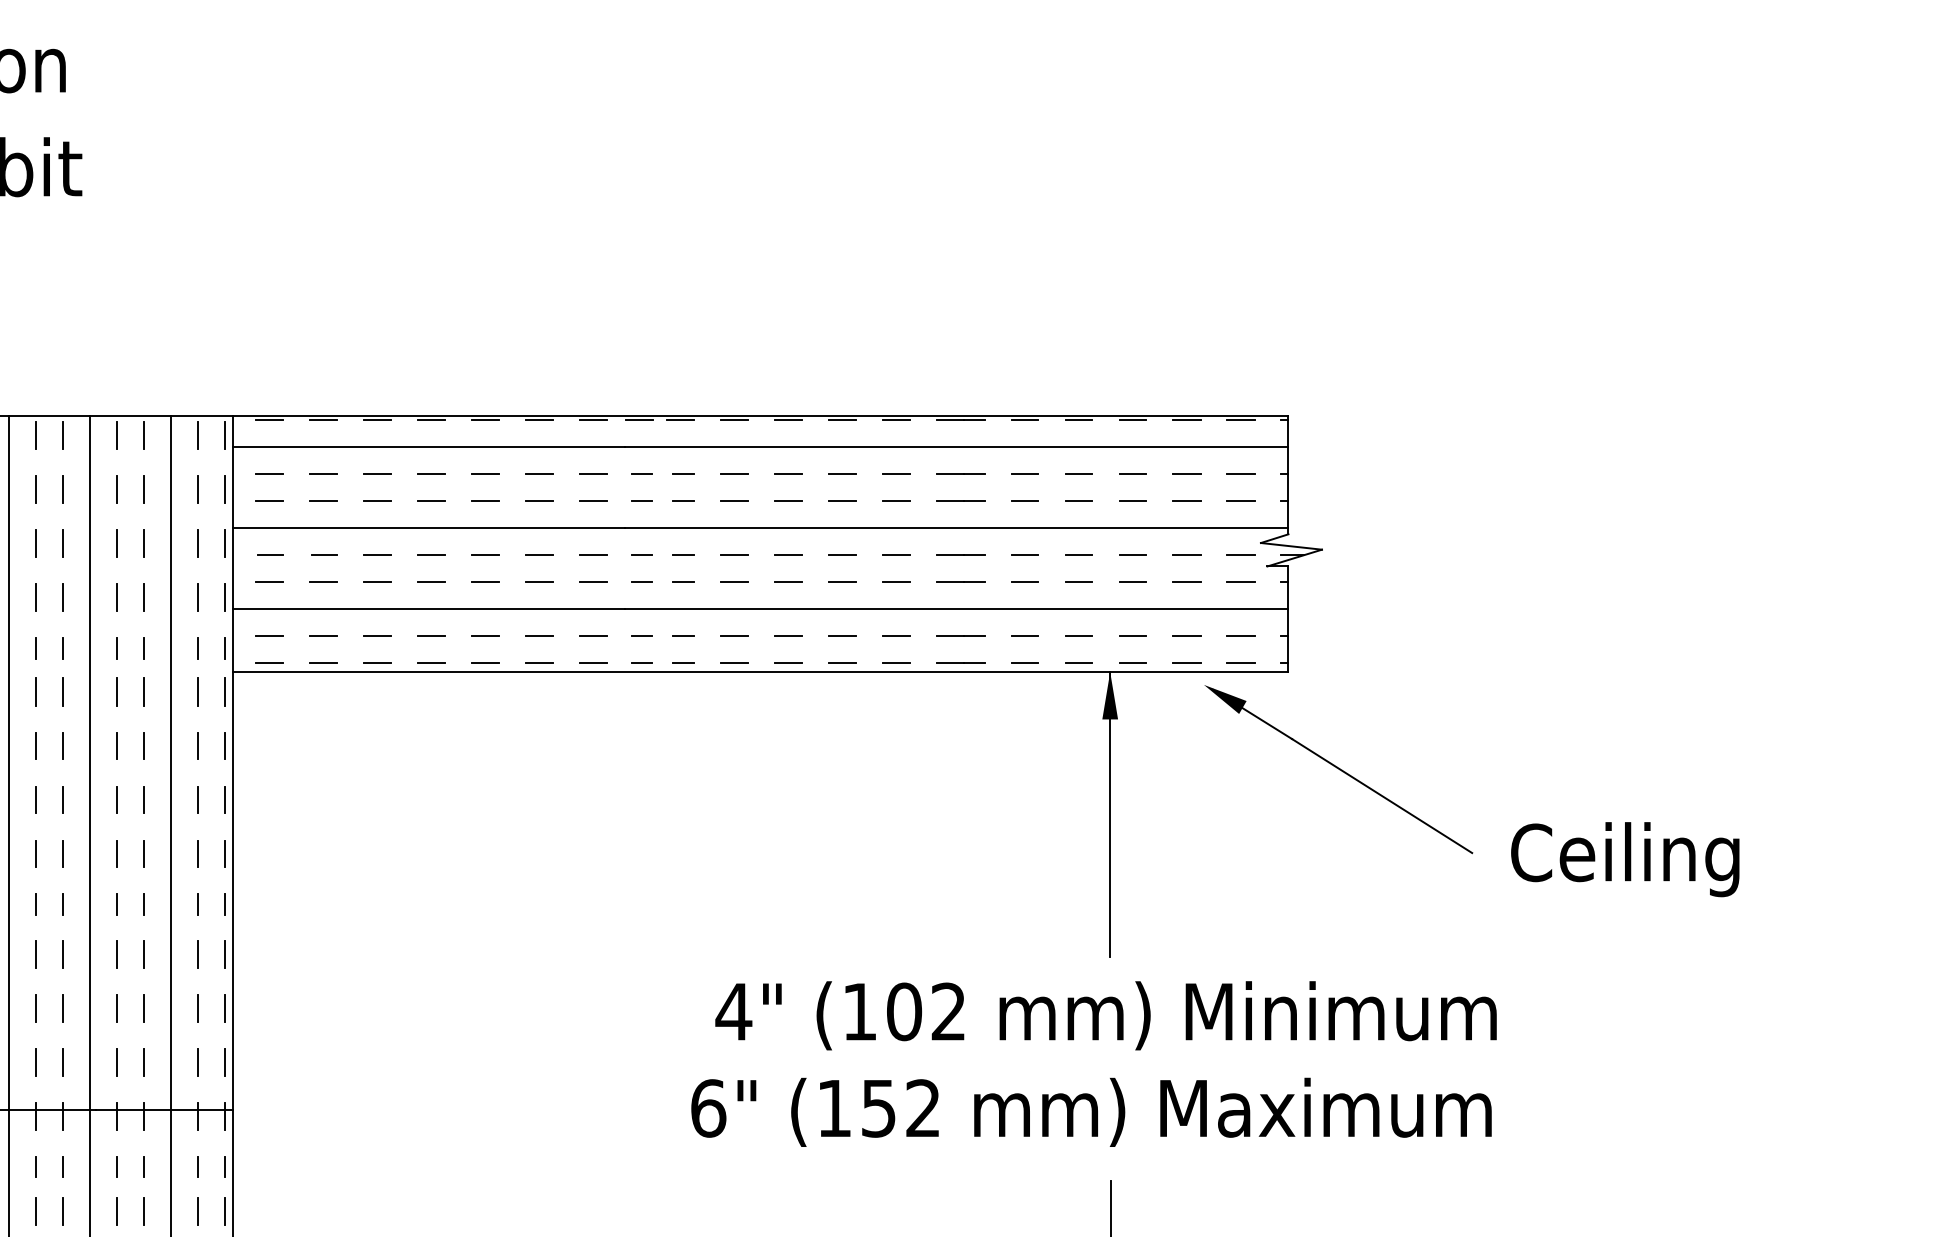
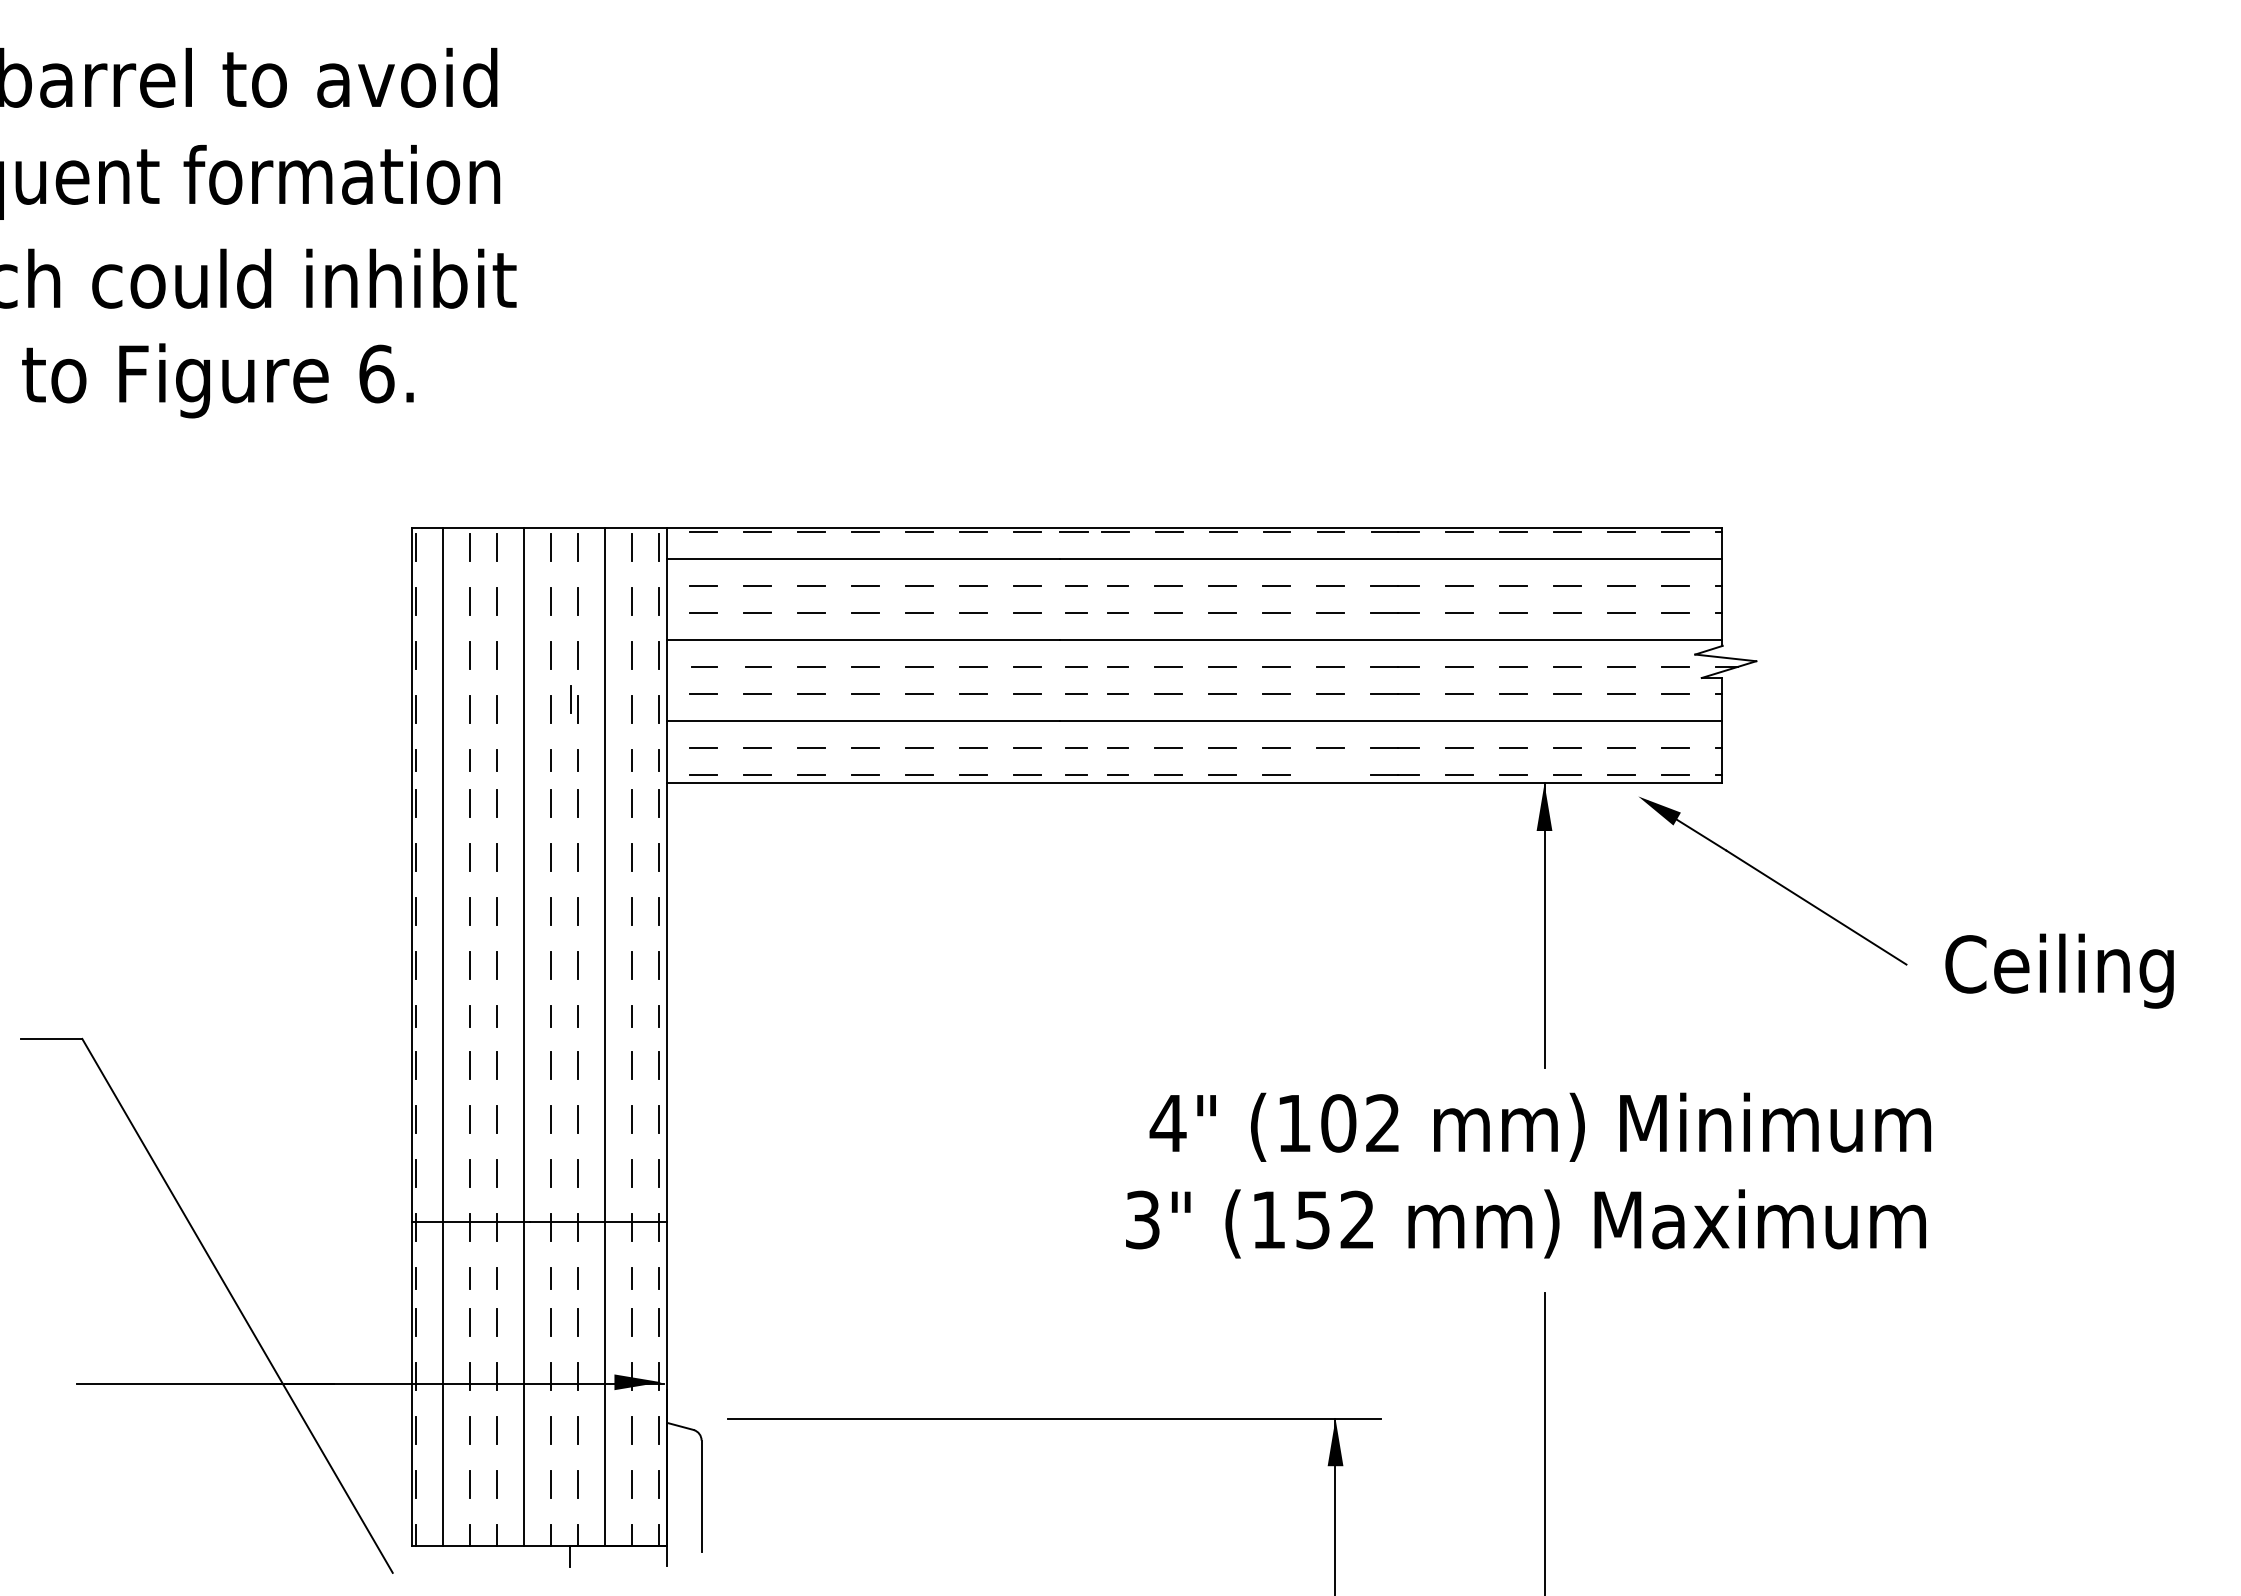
line: (136, 587) -> (570, 699), added
line: (896, 662) -> (1330, 774), removed
text: (708, 1107) -> (1142, 1219), 6" -> 3"

